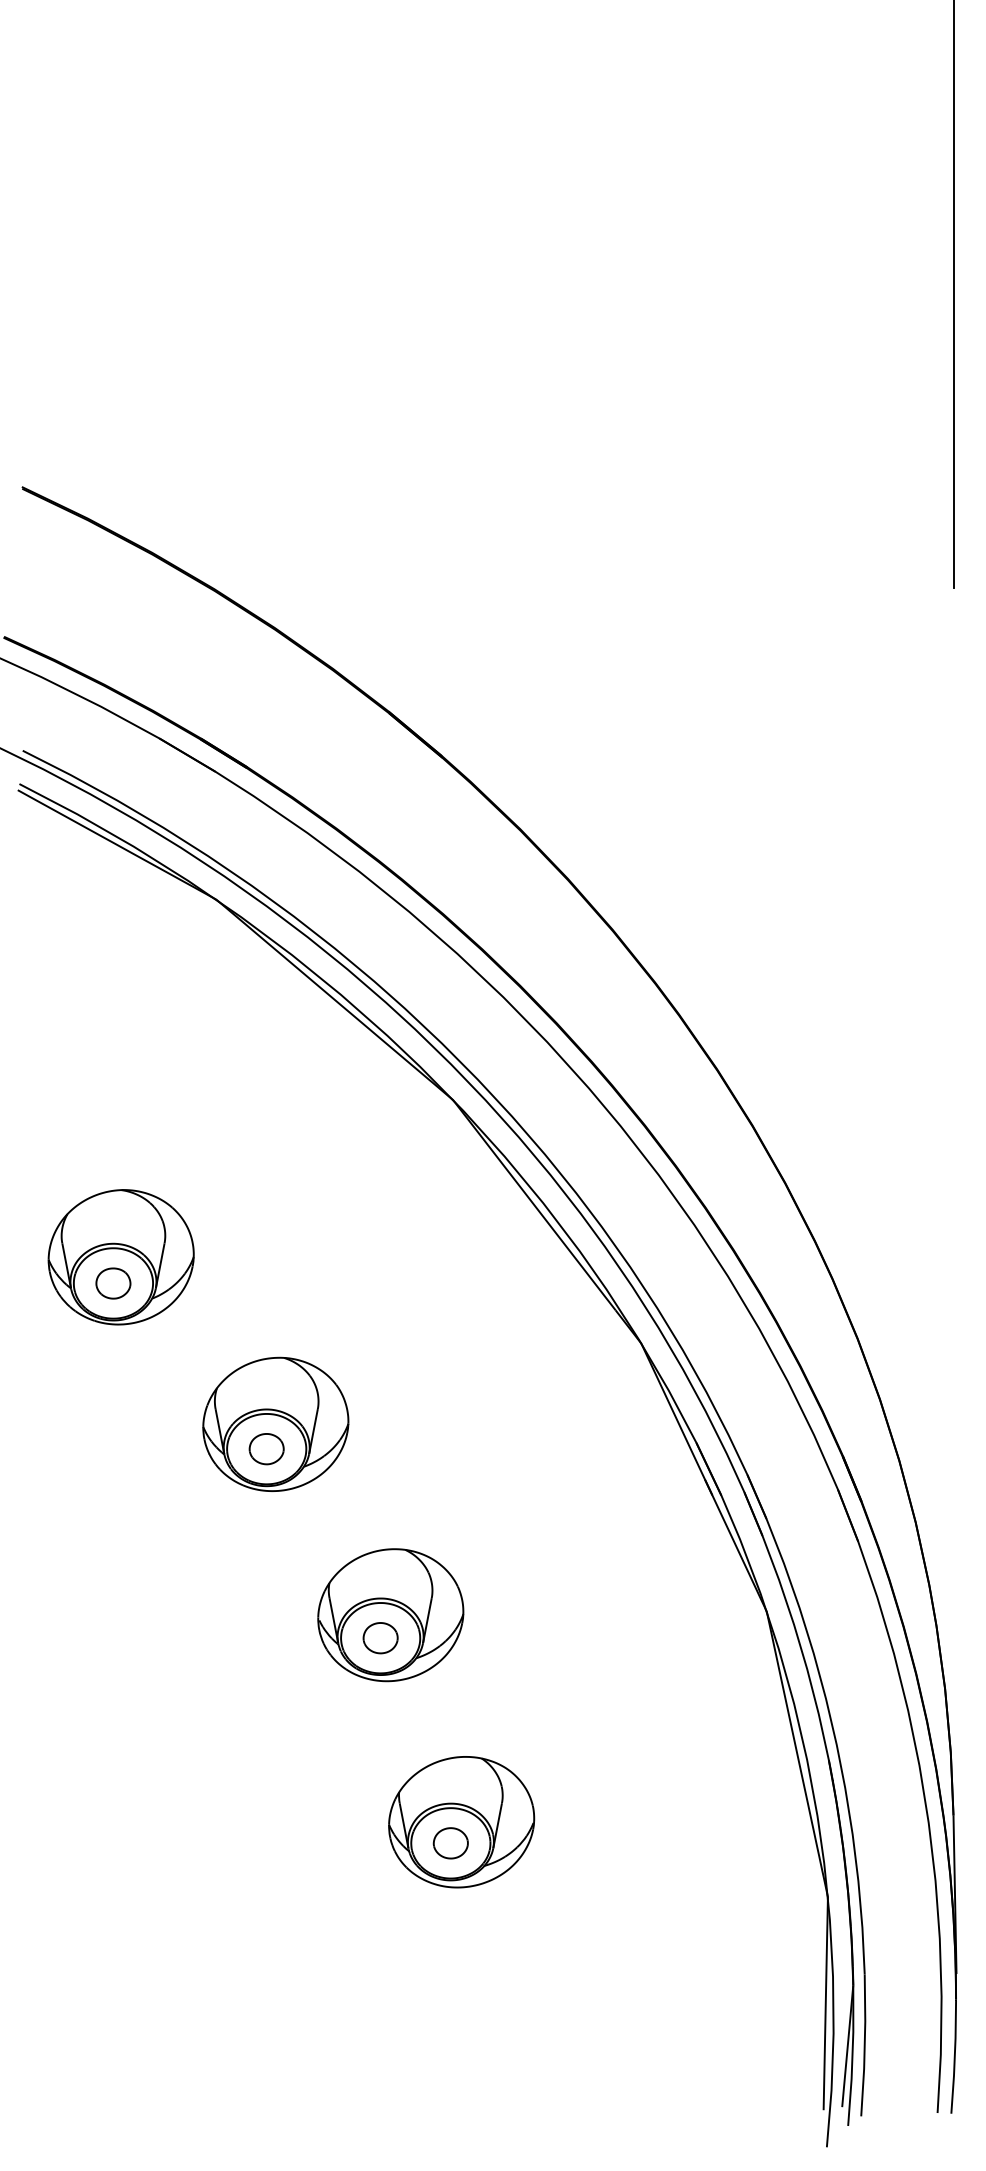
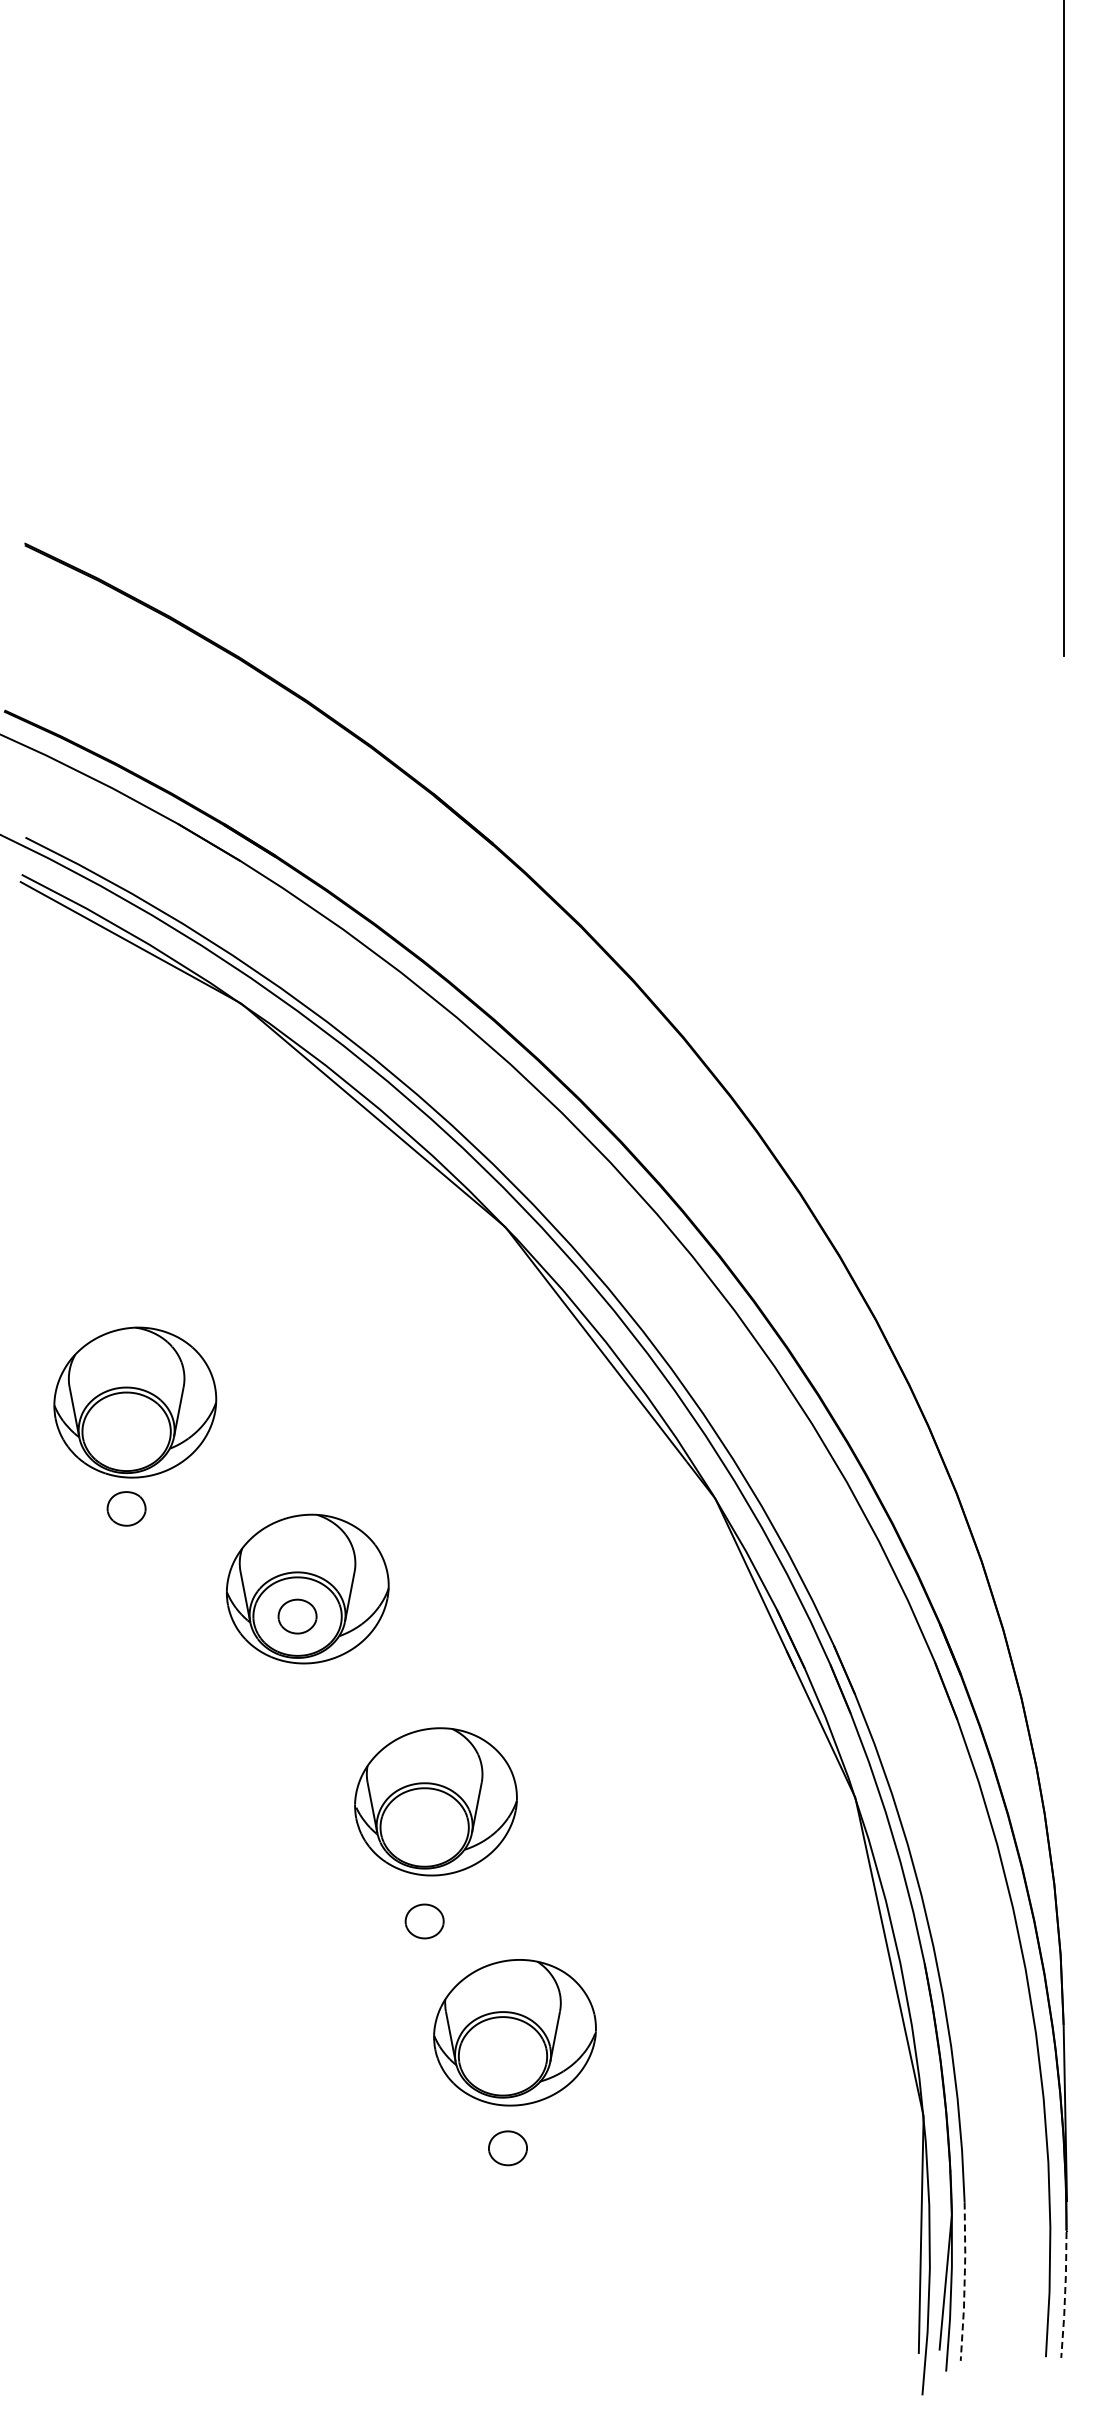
part: (113, 1283) -> (126, 1508), moved
part: (380, 1638) -> (424, 1921), moved
part: (450, 1843) -> (507, 2148), moved
line: (864, 2046) -> (964, 2282), solid -> dashed
line: (955, 2057) -> (1065, 2295), solid -> dashed

